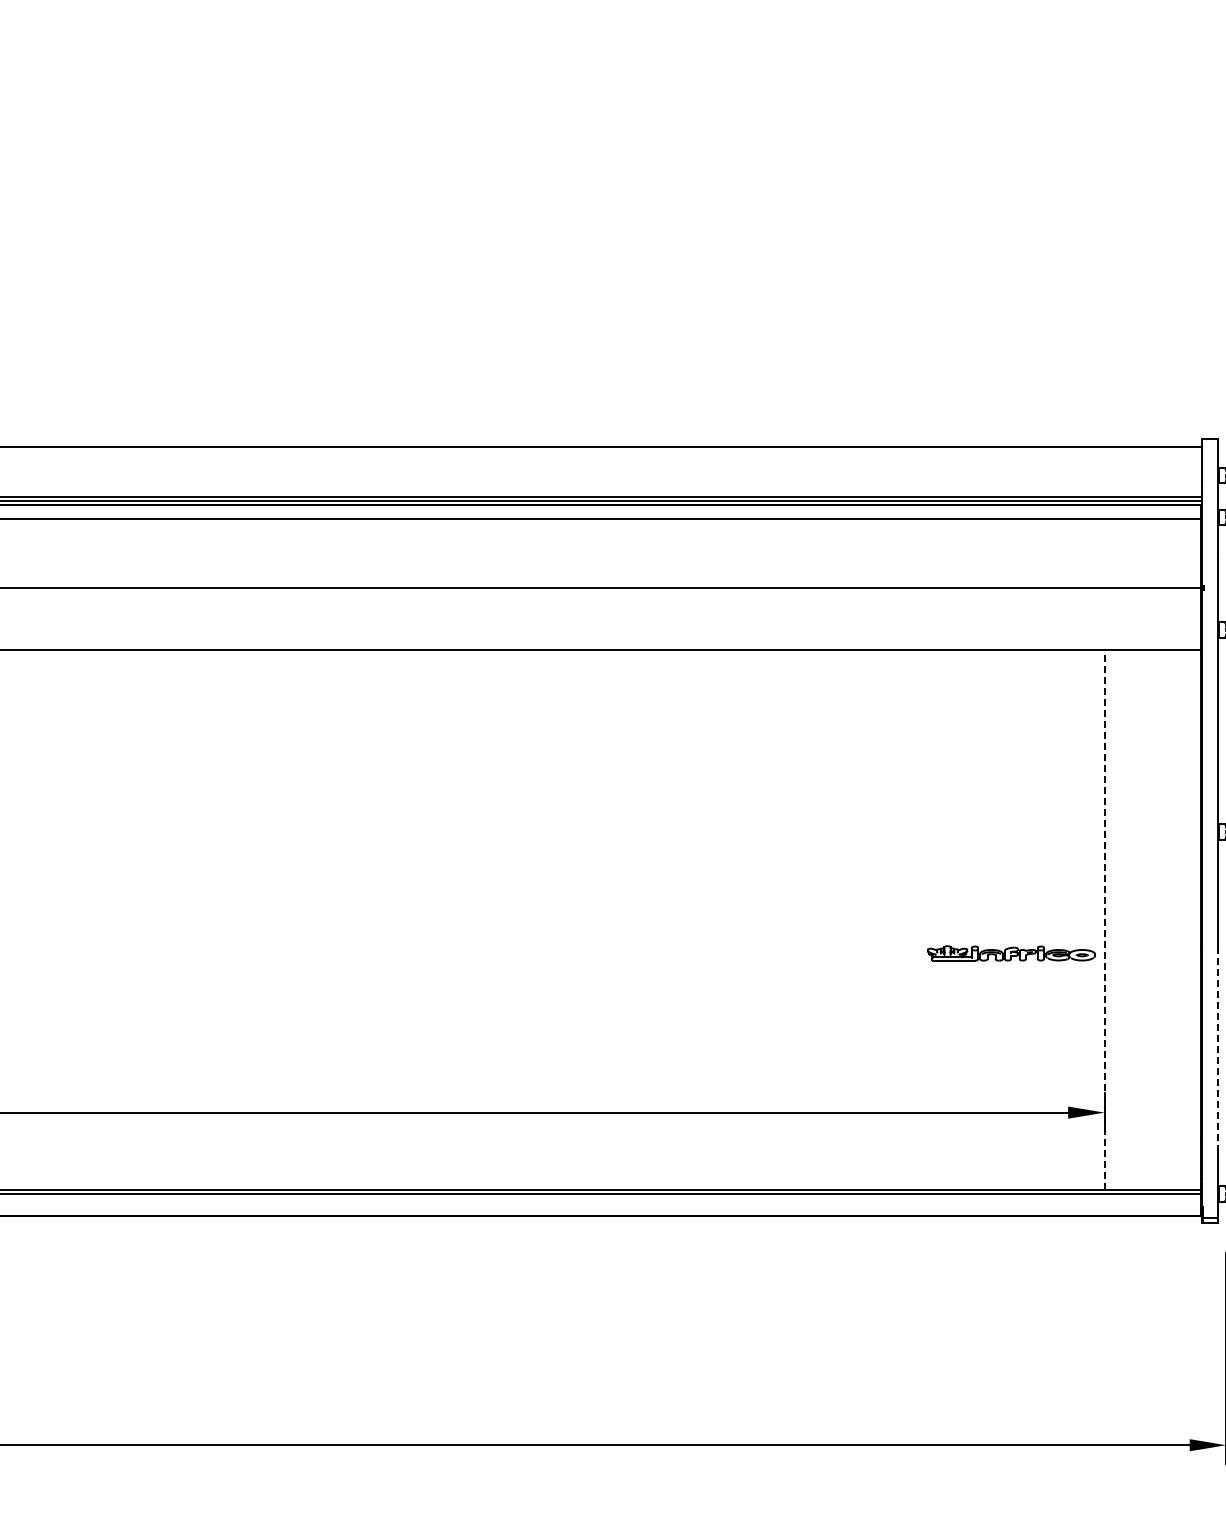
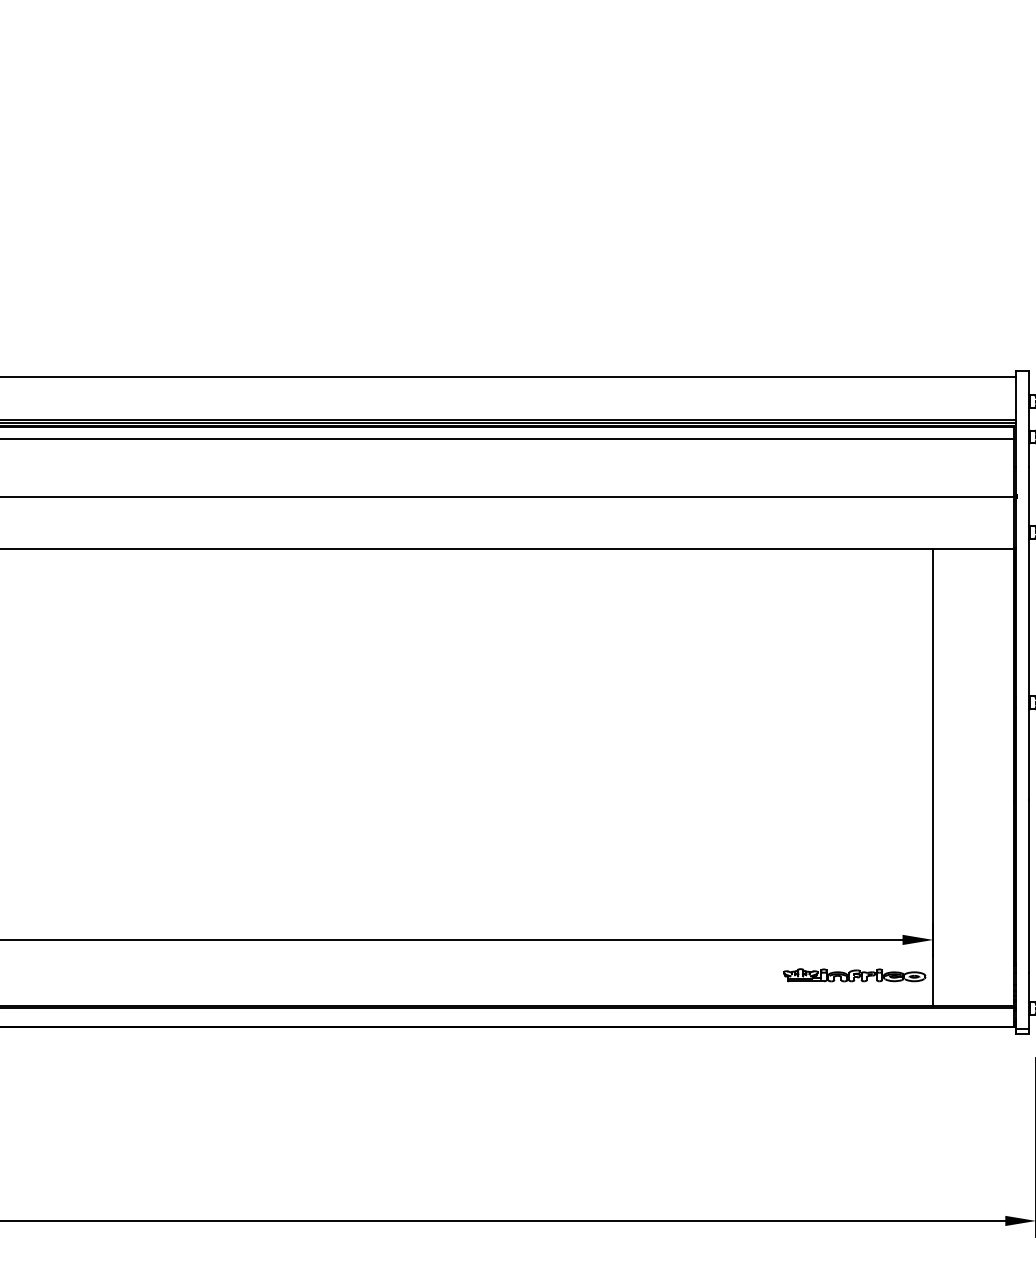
line: (1104, 919) -> (933, 776), dashed -> solid
part: (1010, 953) -> (853, 975), moved
line: (1217, 1049) -> (1028, 886), dashed -> solid

